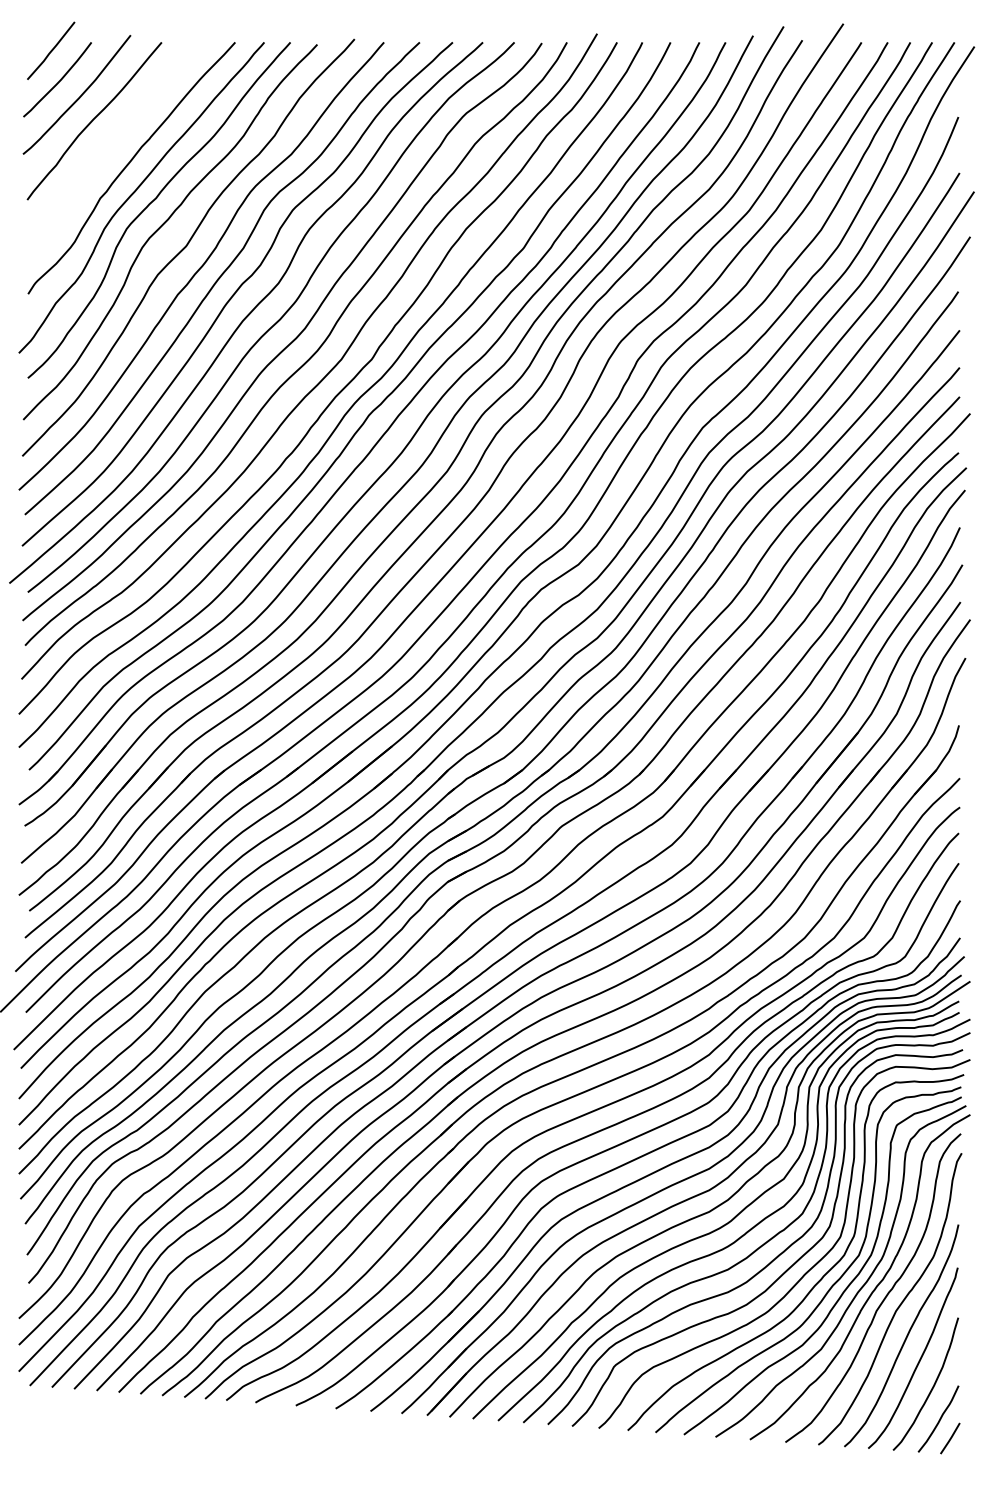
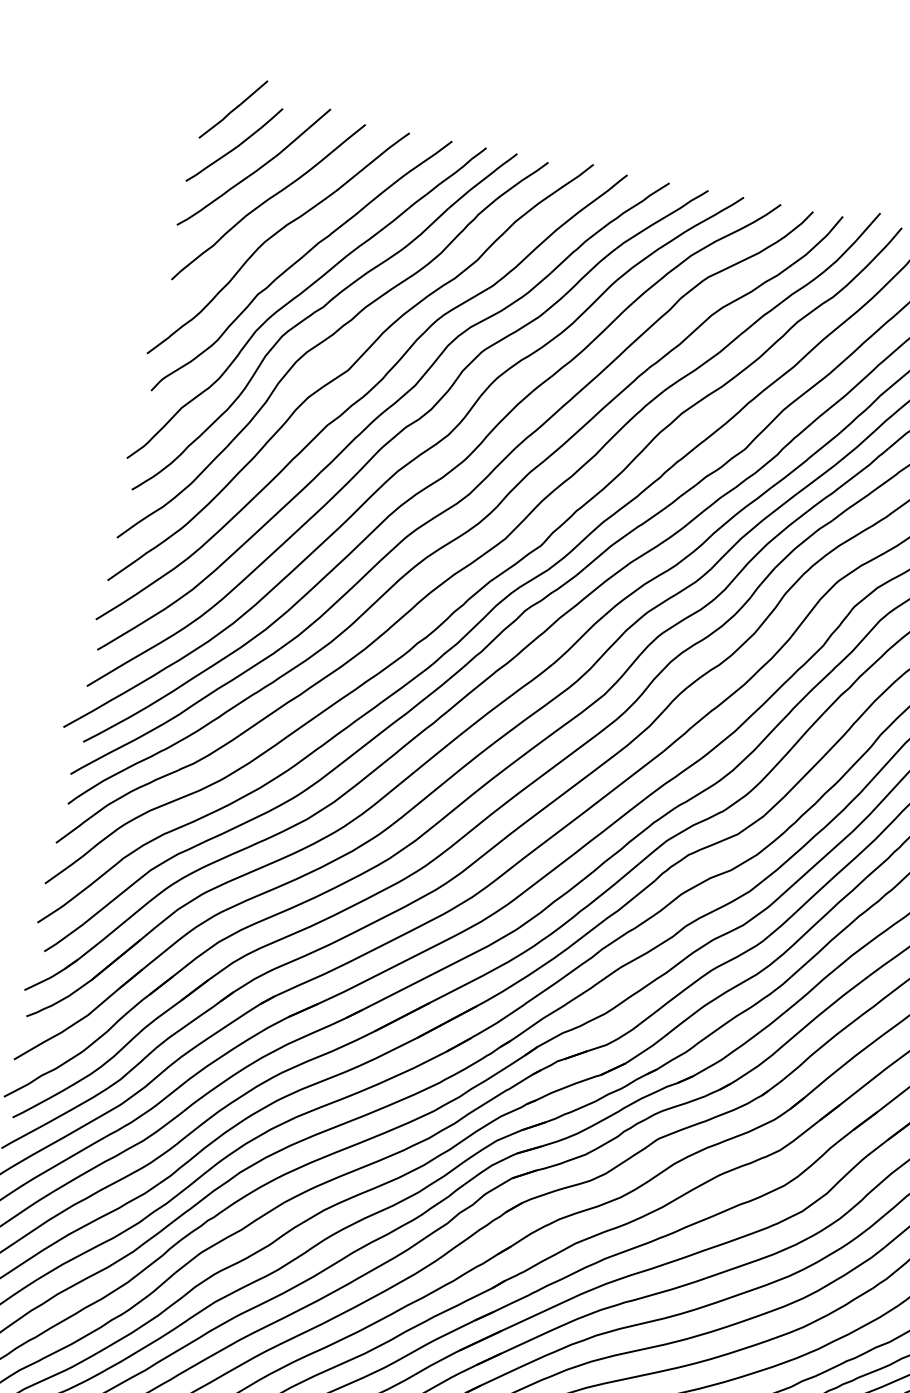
curve: (104, 148) -> (274, 236), added

